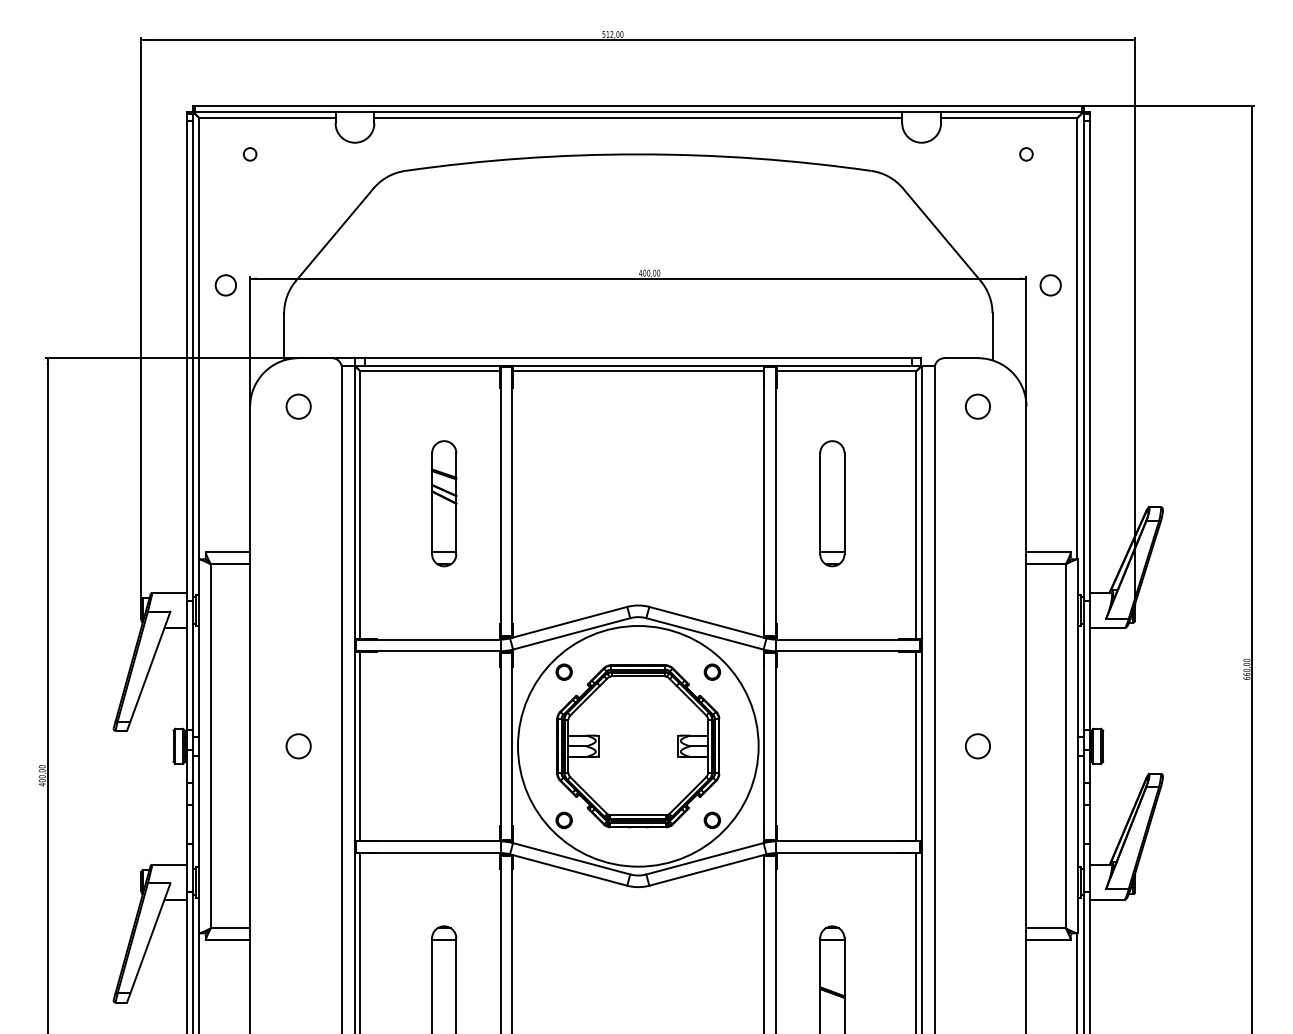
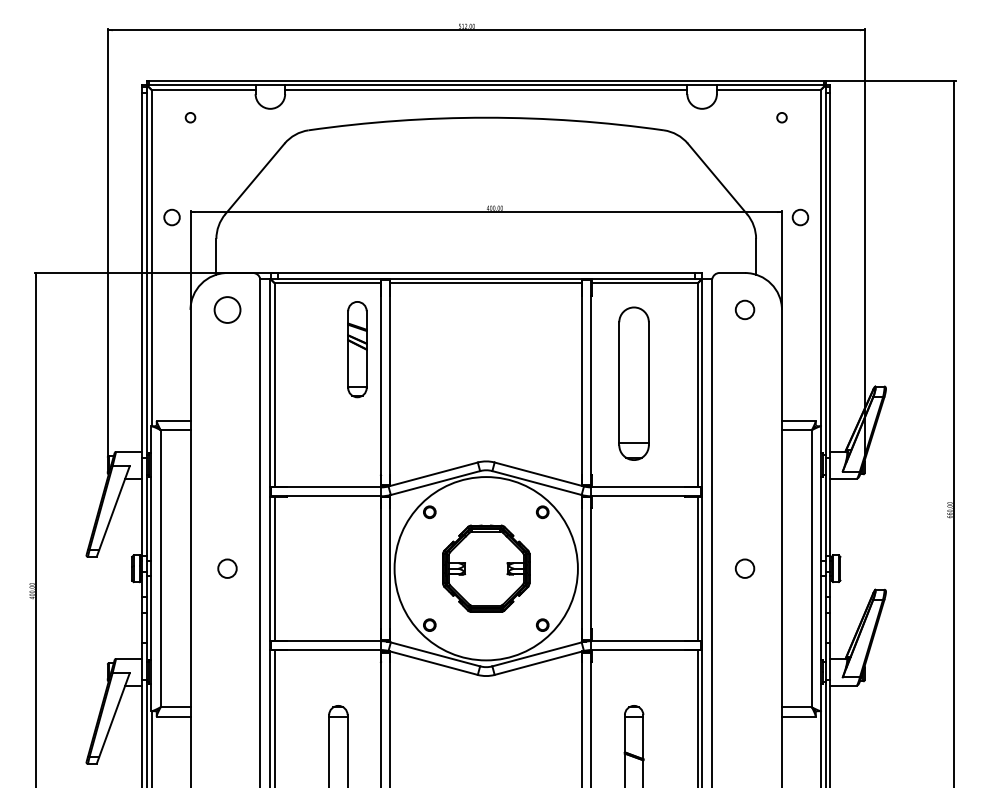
circle: (298, 406) -> (227, 309), size x1.4
part: (444, 503) -> (357, 349), moved
part: (832, 503) -> (634, 383), size x1.6
part: (638, 746) -> (486, 568), size x0.7

